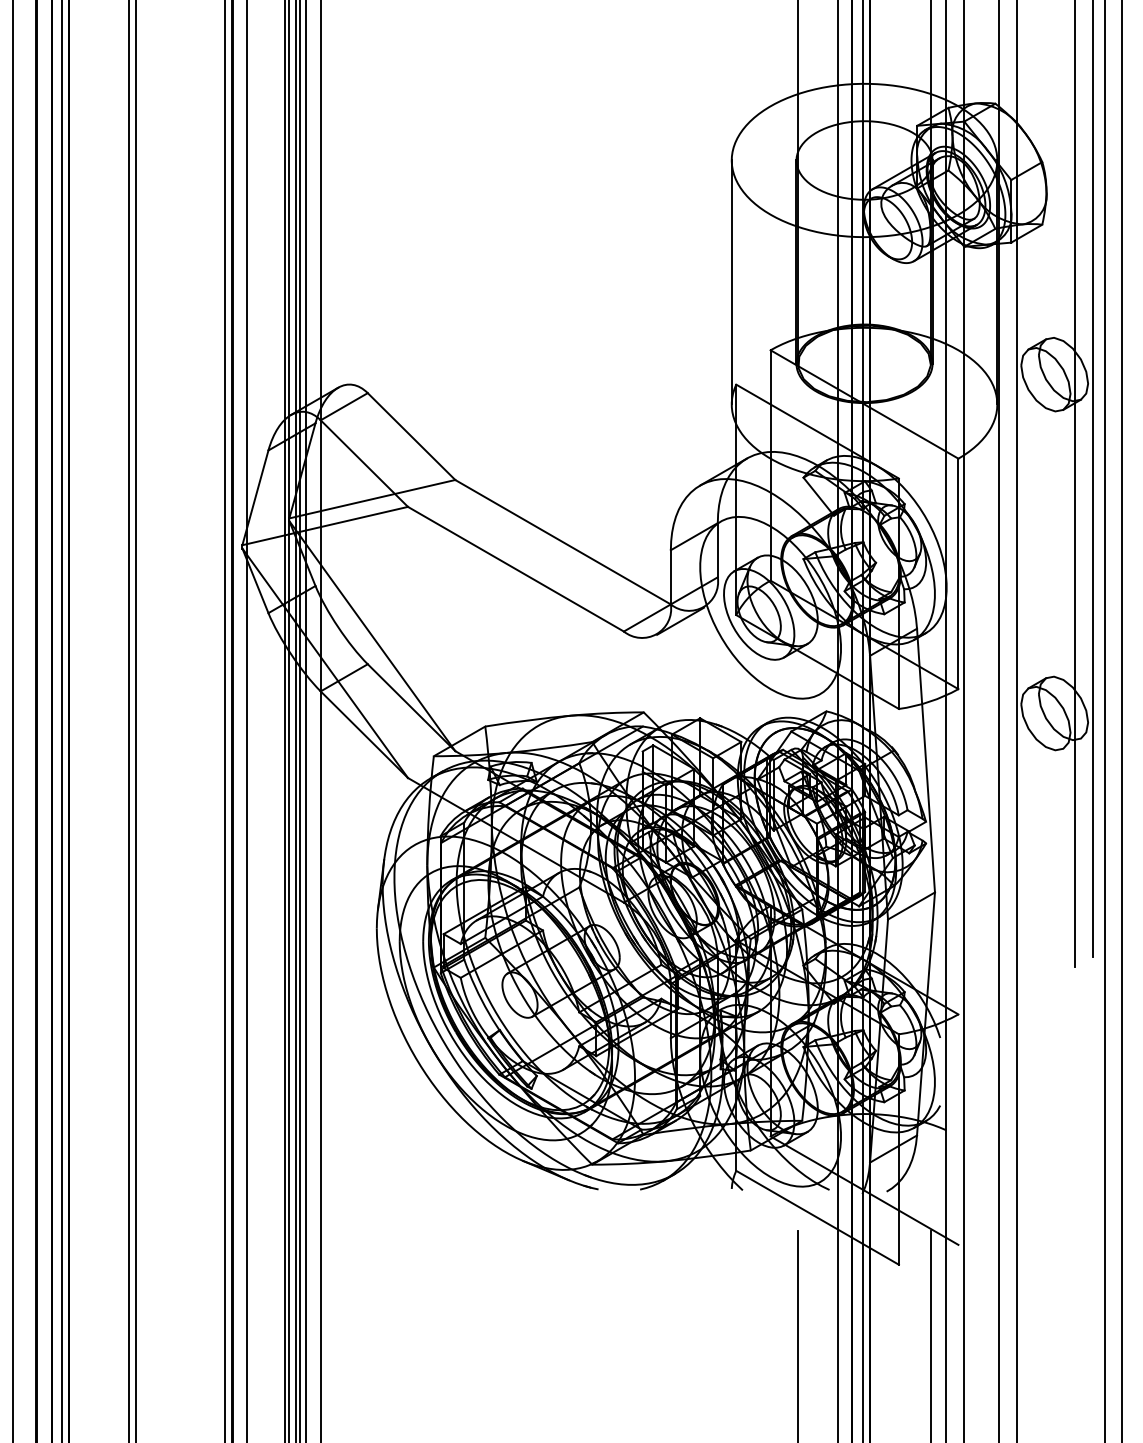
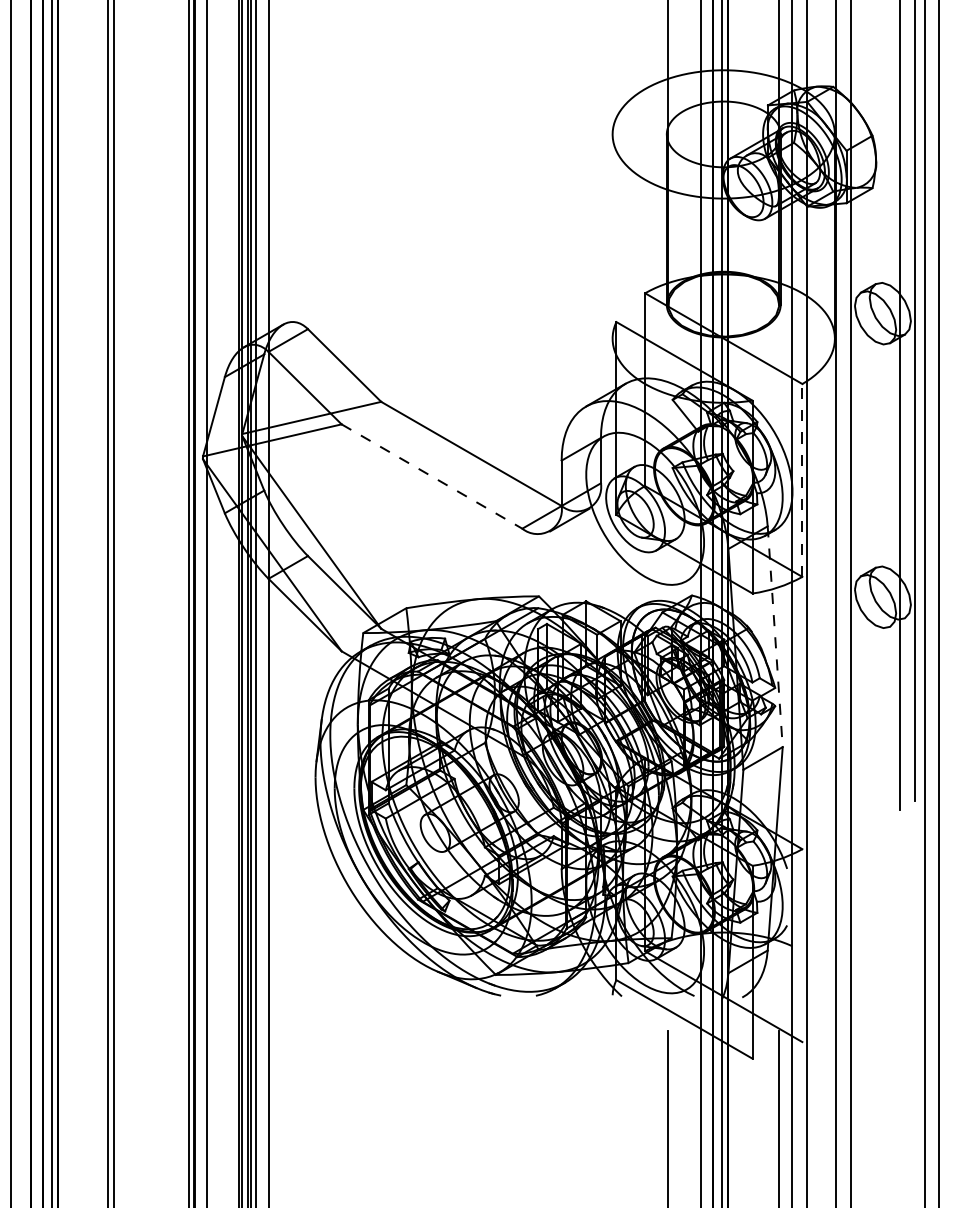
line: (731, 282) -> (612, 236), removed
line: (515, 569) -> (431, 476), solid -> dashed
line: (958, 573) -> (802, 480), solid -> dashed
line: (926, 761) -> (775, 637), solid -> dashed

